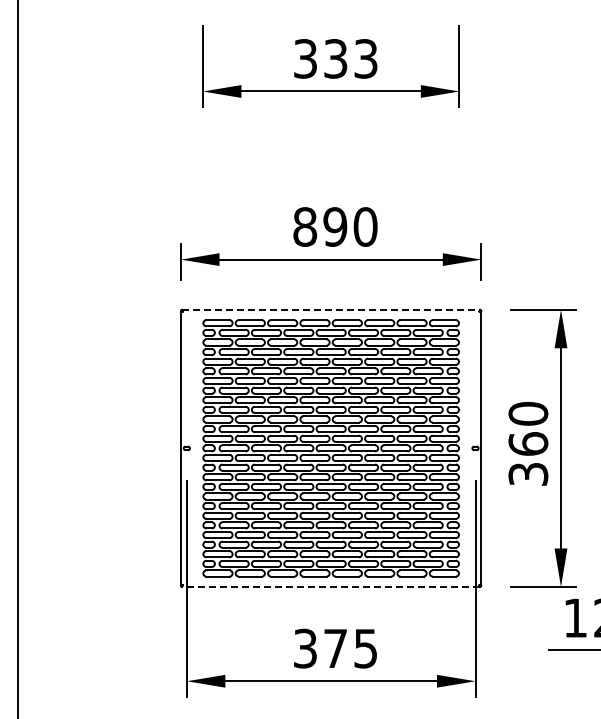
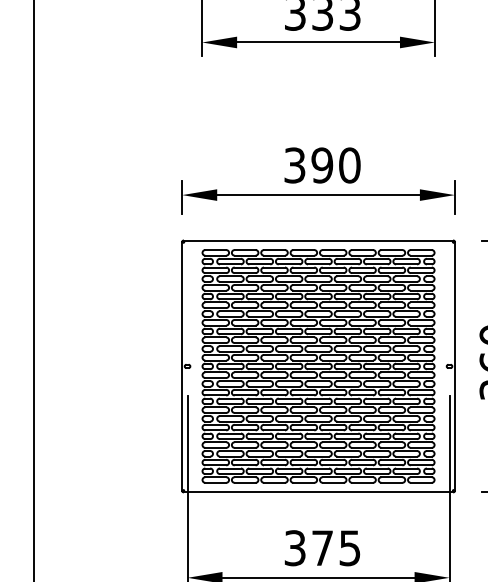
text: (305, 226) -> (295, 165), 890 -> 390
line: (331, 309) -> (318, 240), dashed -> solid
line: (330, 587) -> (317, 492), dashed -> solid

